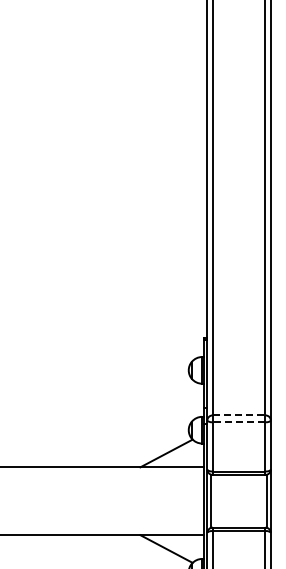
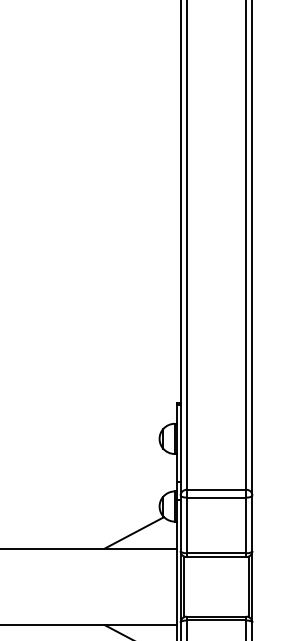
line: (239, 415) -> (216, 489), dashed -> solid
line: (238, 422) -> (215, 497), dashed -> solid

